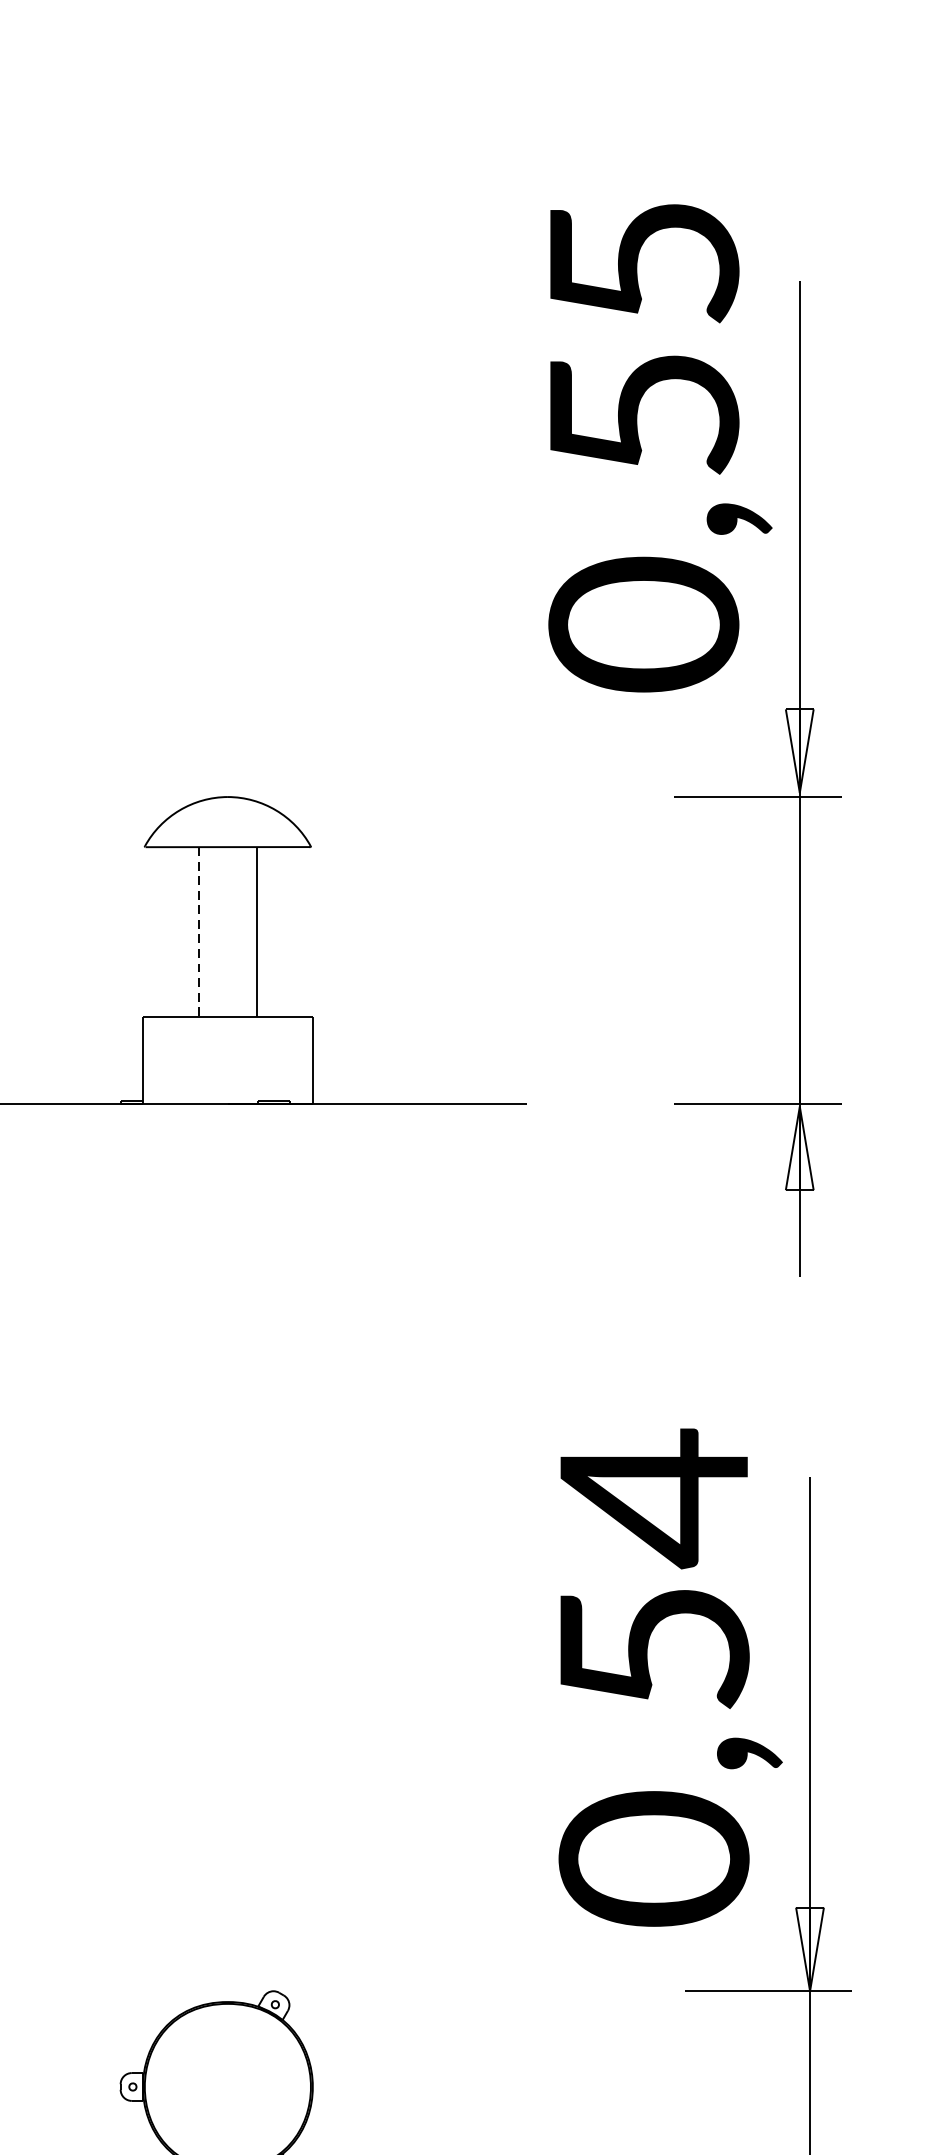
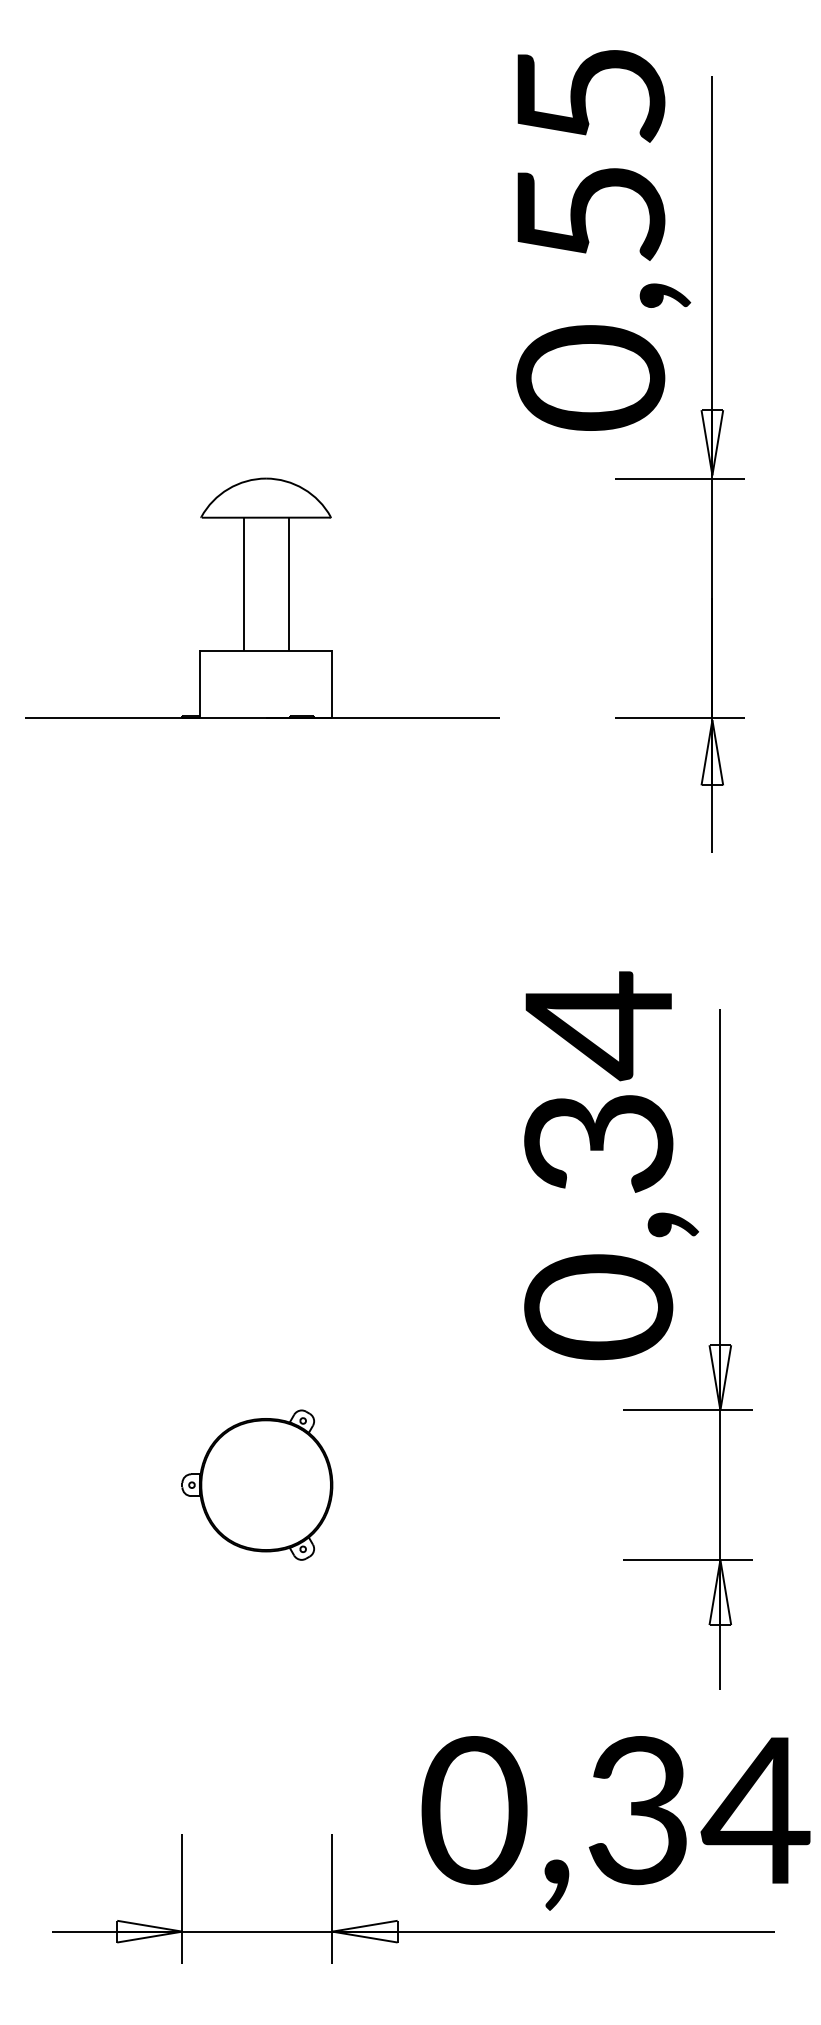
text: (660, 448) -> (603, 240), moved
line: (198, 932) -> (243, 584), dashed -> solid
text: (653, 1649) -> (598, 1143), 0,54 -> 0,34

